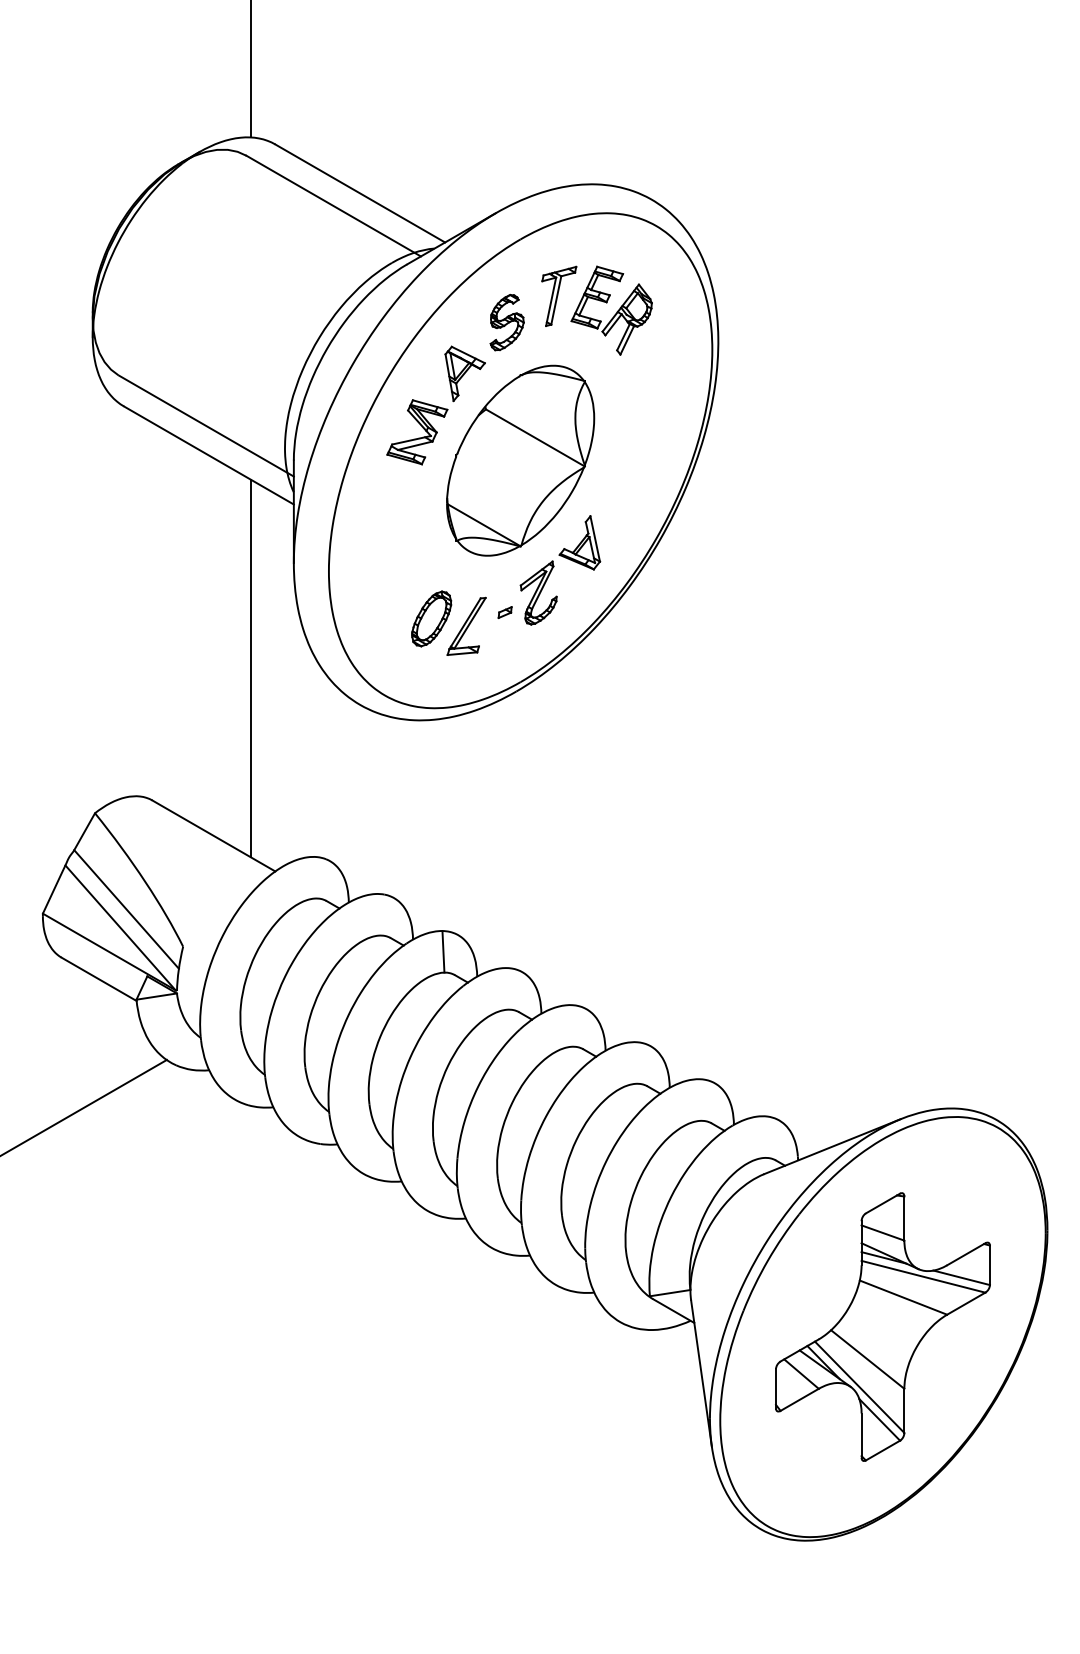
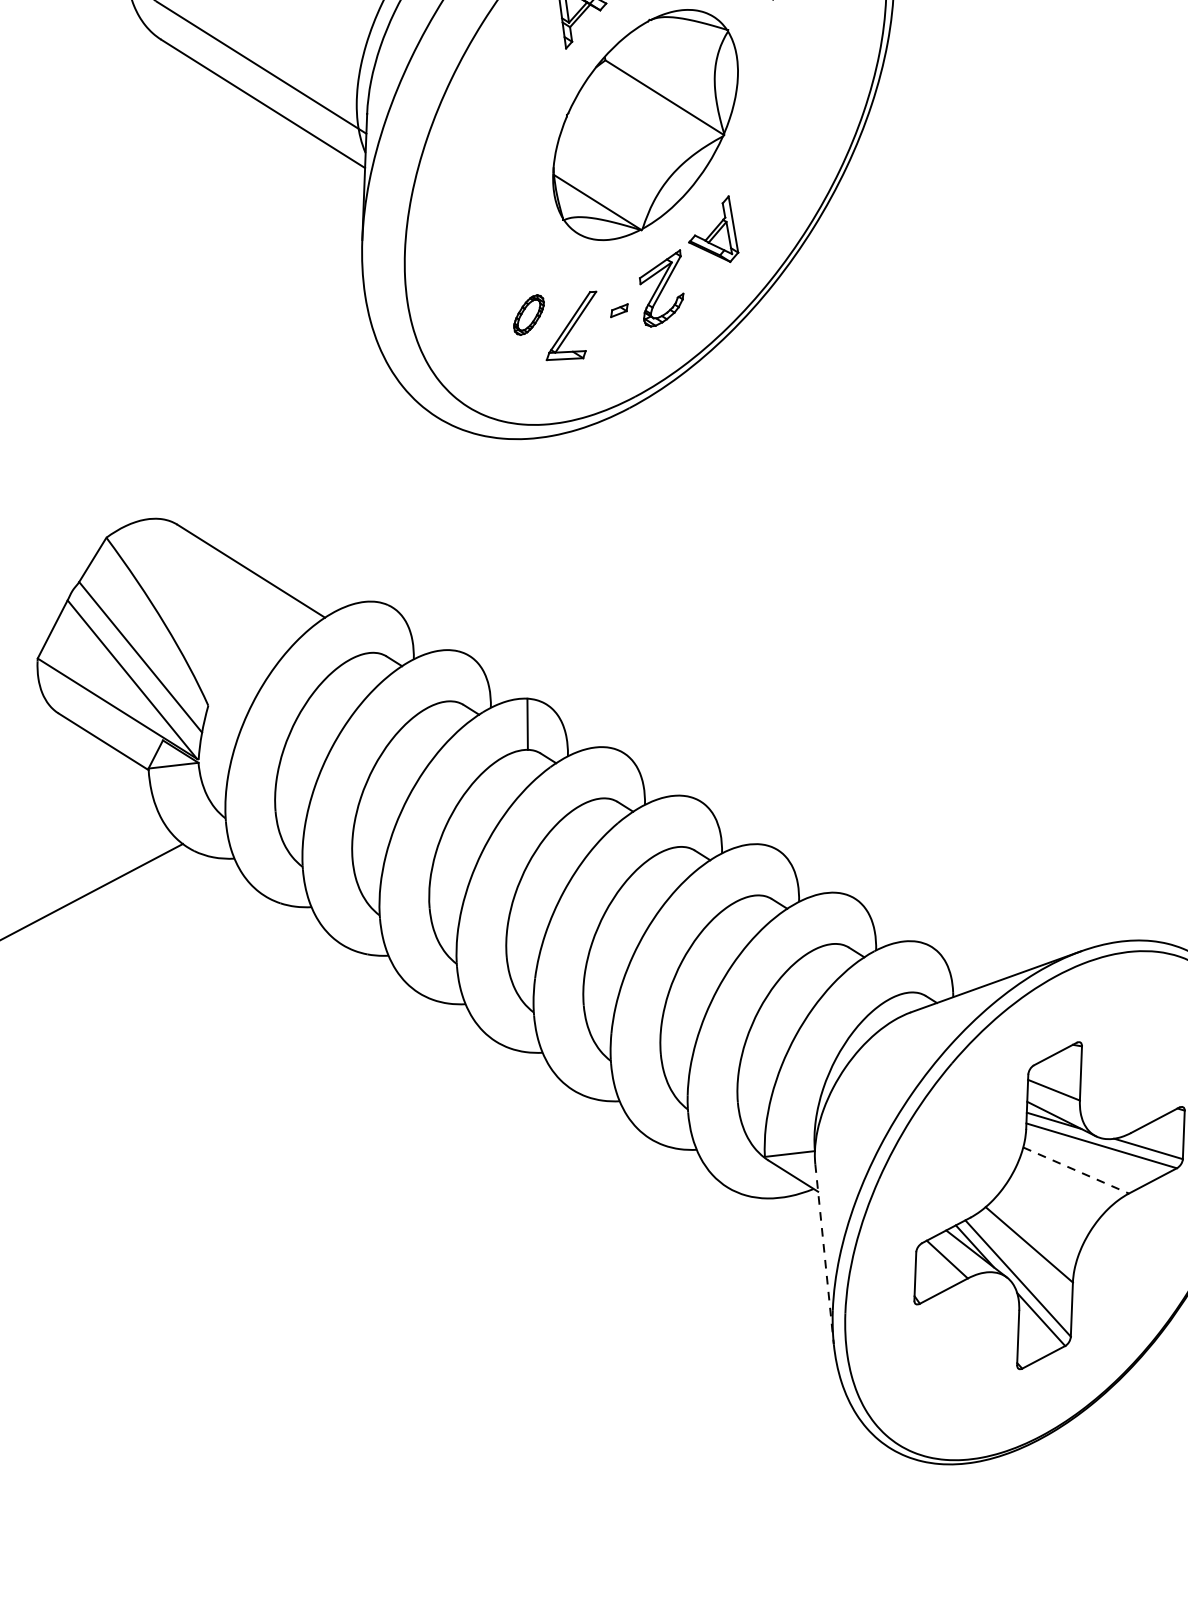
part: (417, 432) -> (520, 85), removed
part: (431, 618) -> (528, 314), size x0.6
line: (250, 668) -> (304, 367), removed
line: (903, 1297) -> (1076, 1170), solid -> dashed
line: (701, 1373) -> (824, 1254), solid -> dashed

